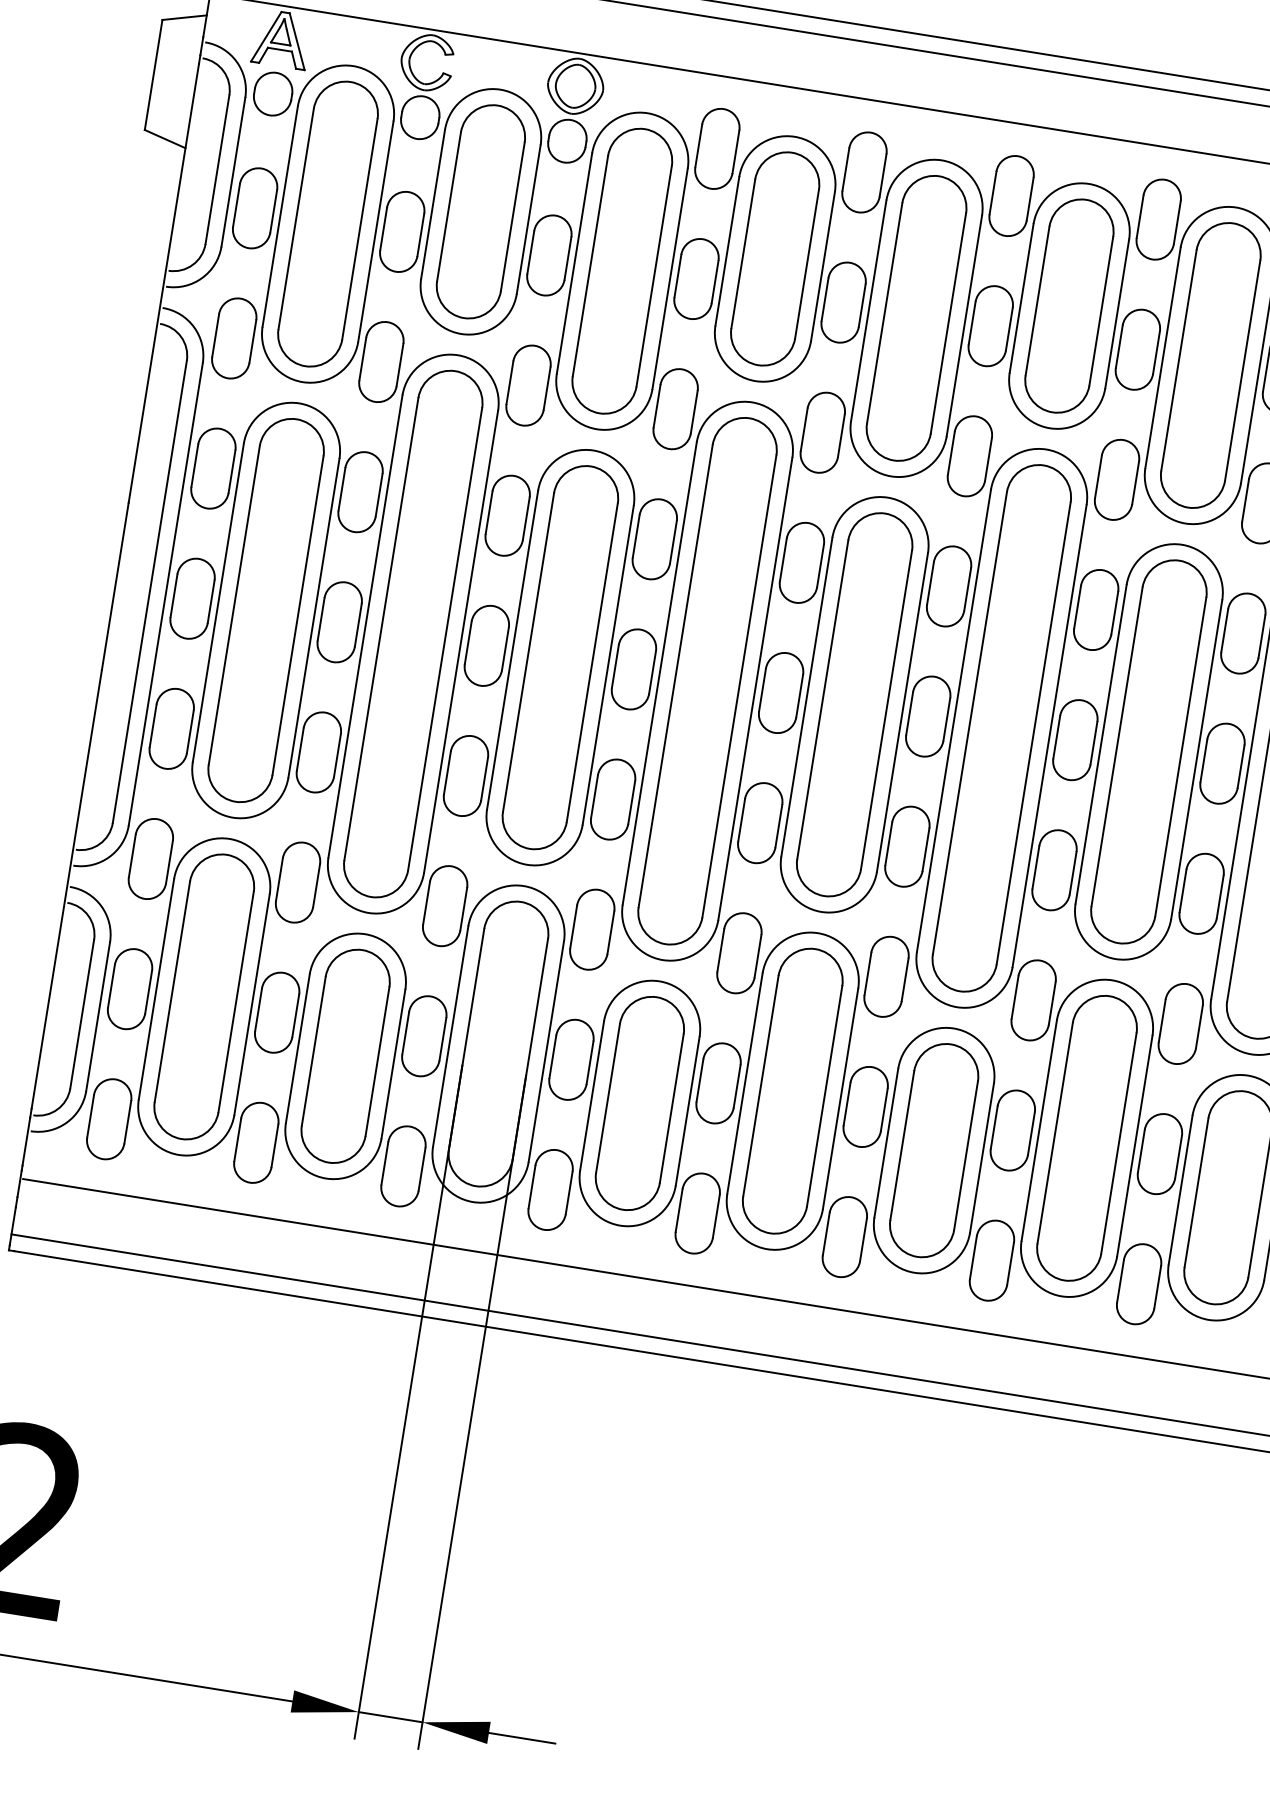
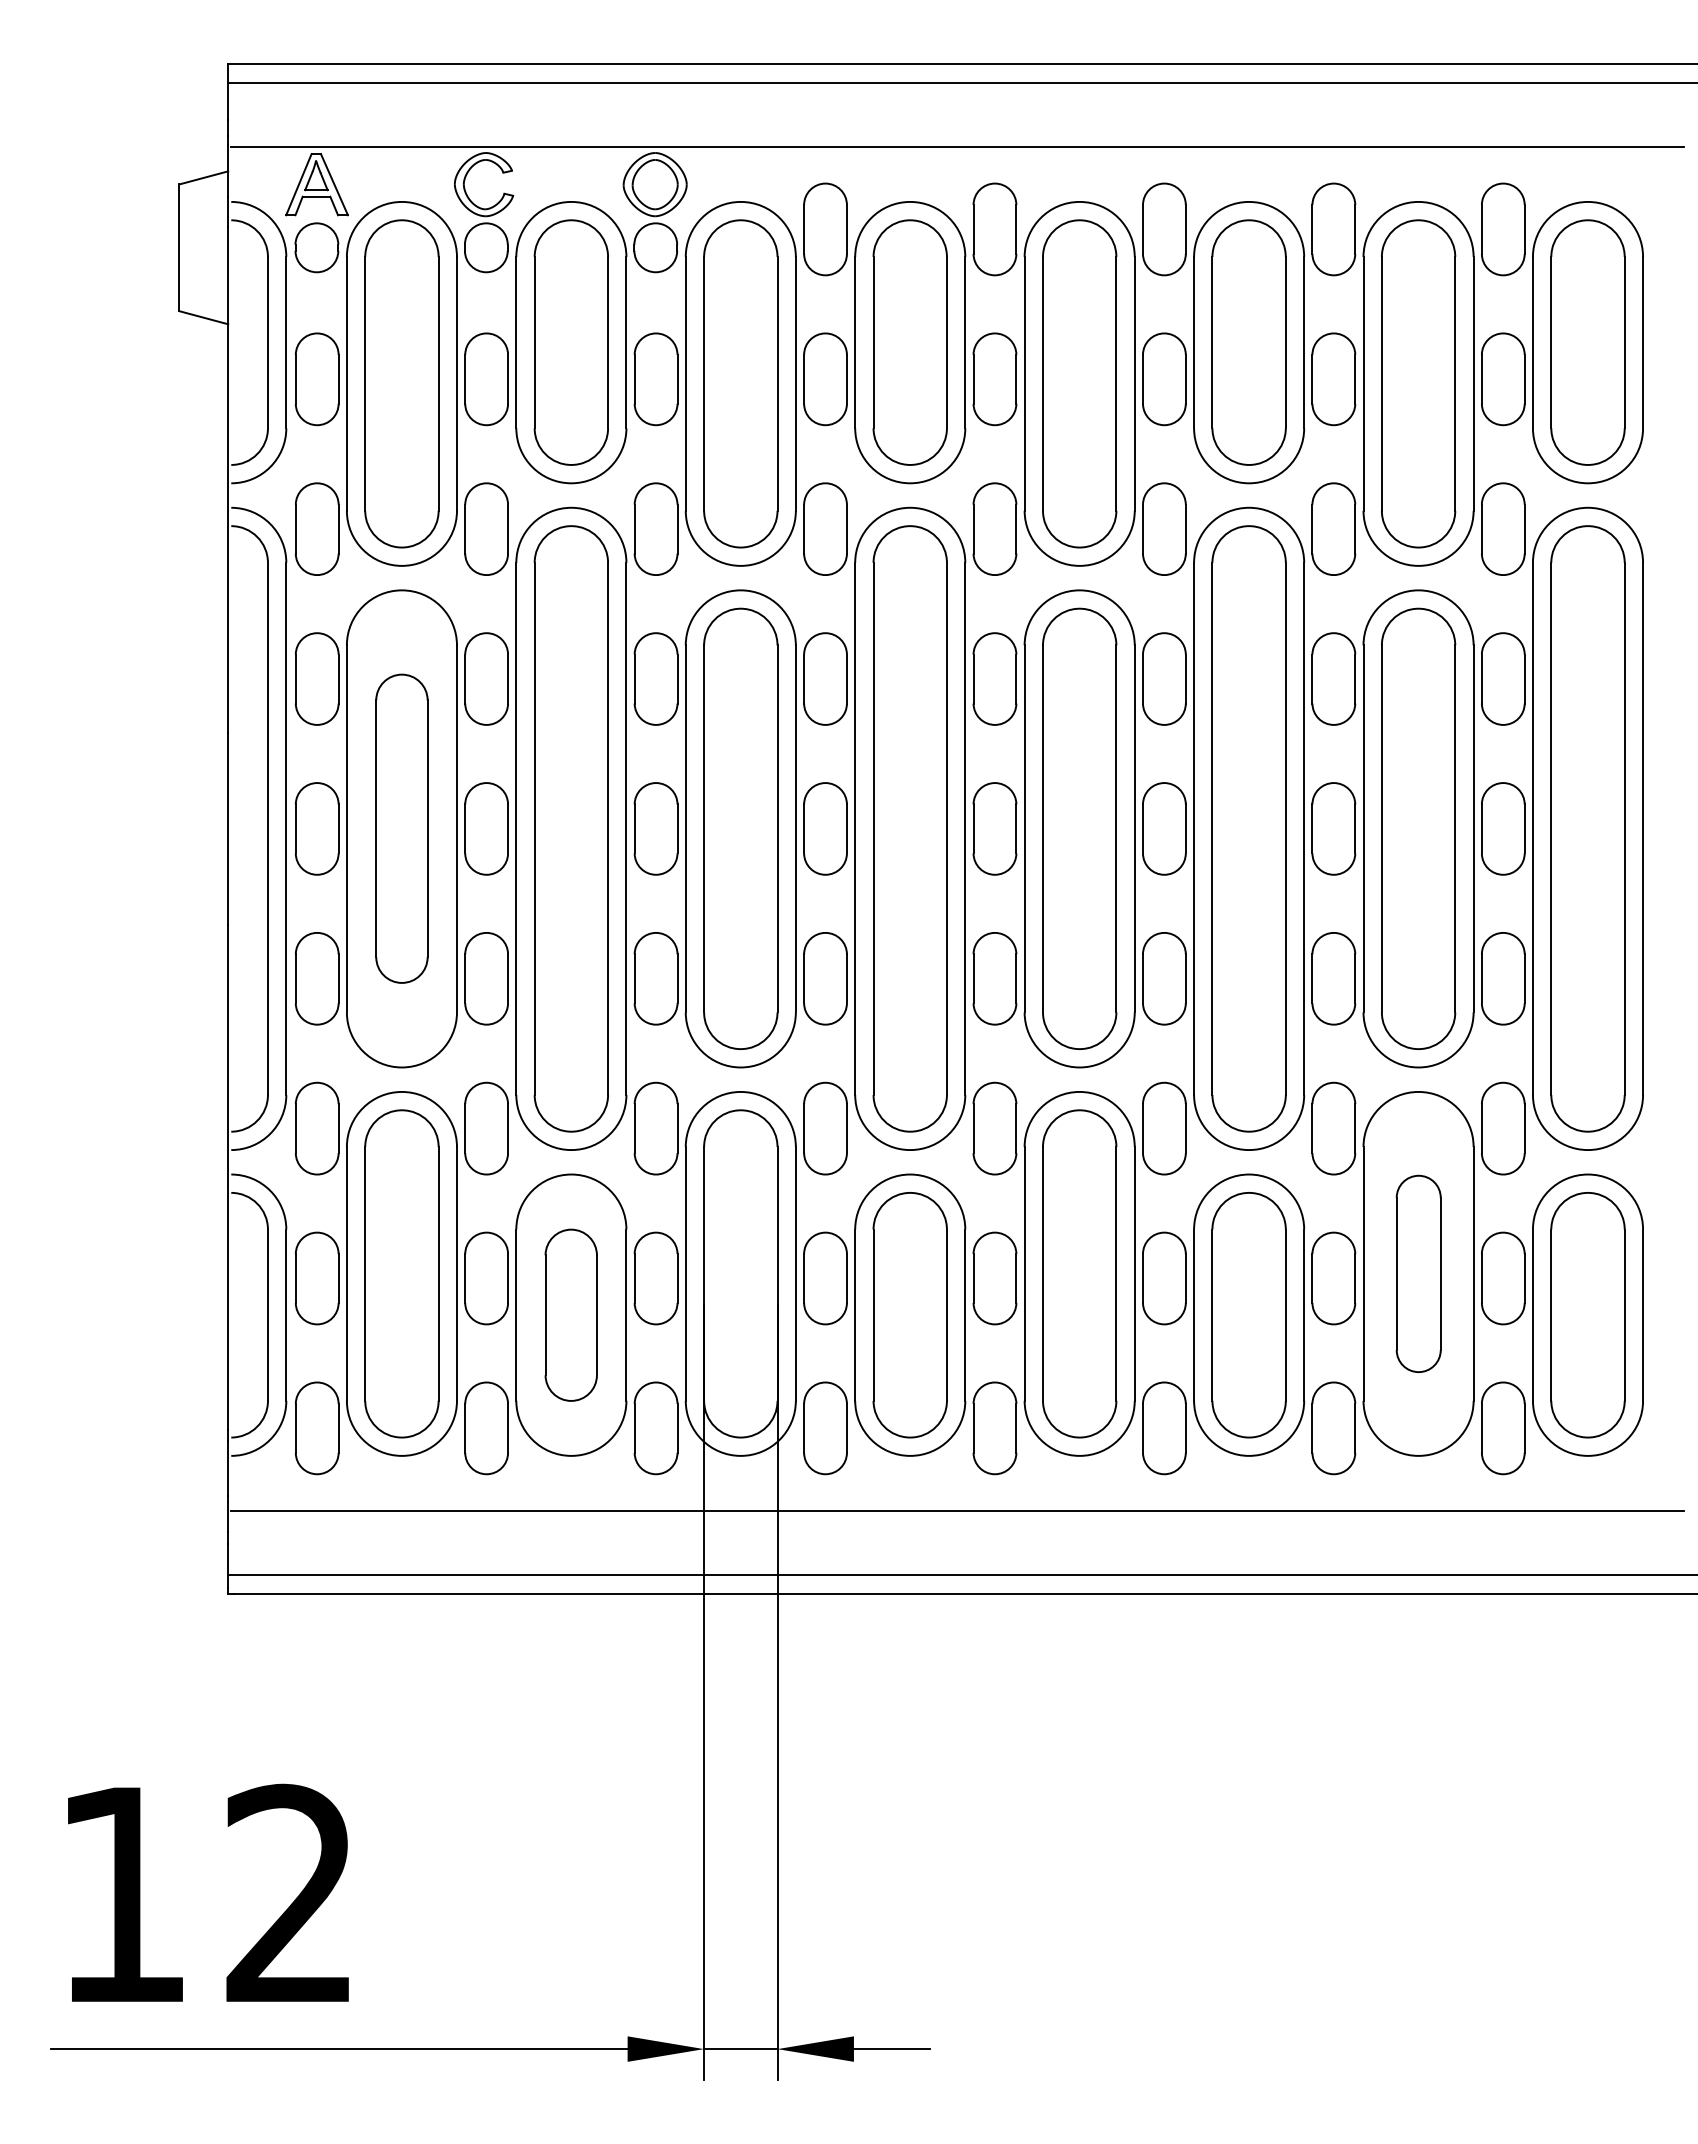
part: (265, 610) -> (401, 828), size x0.7
part: (344, 1056) -> (570, 1315), size x0.7
part: (1087, 1137) -> (1418, 1273), size x0.6

